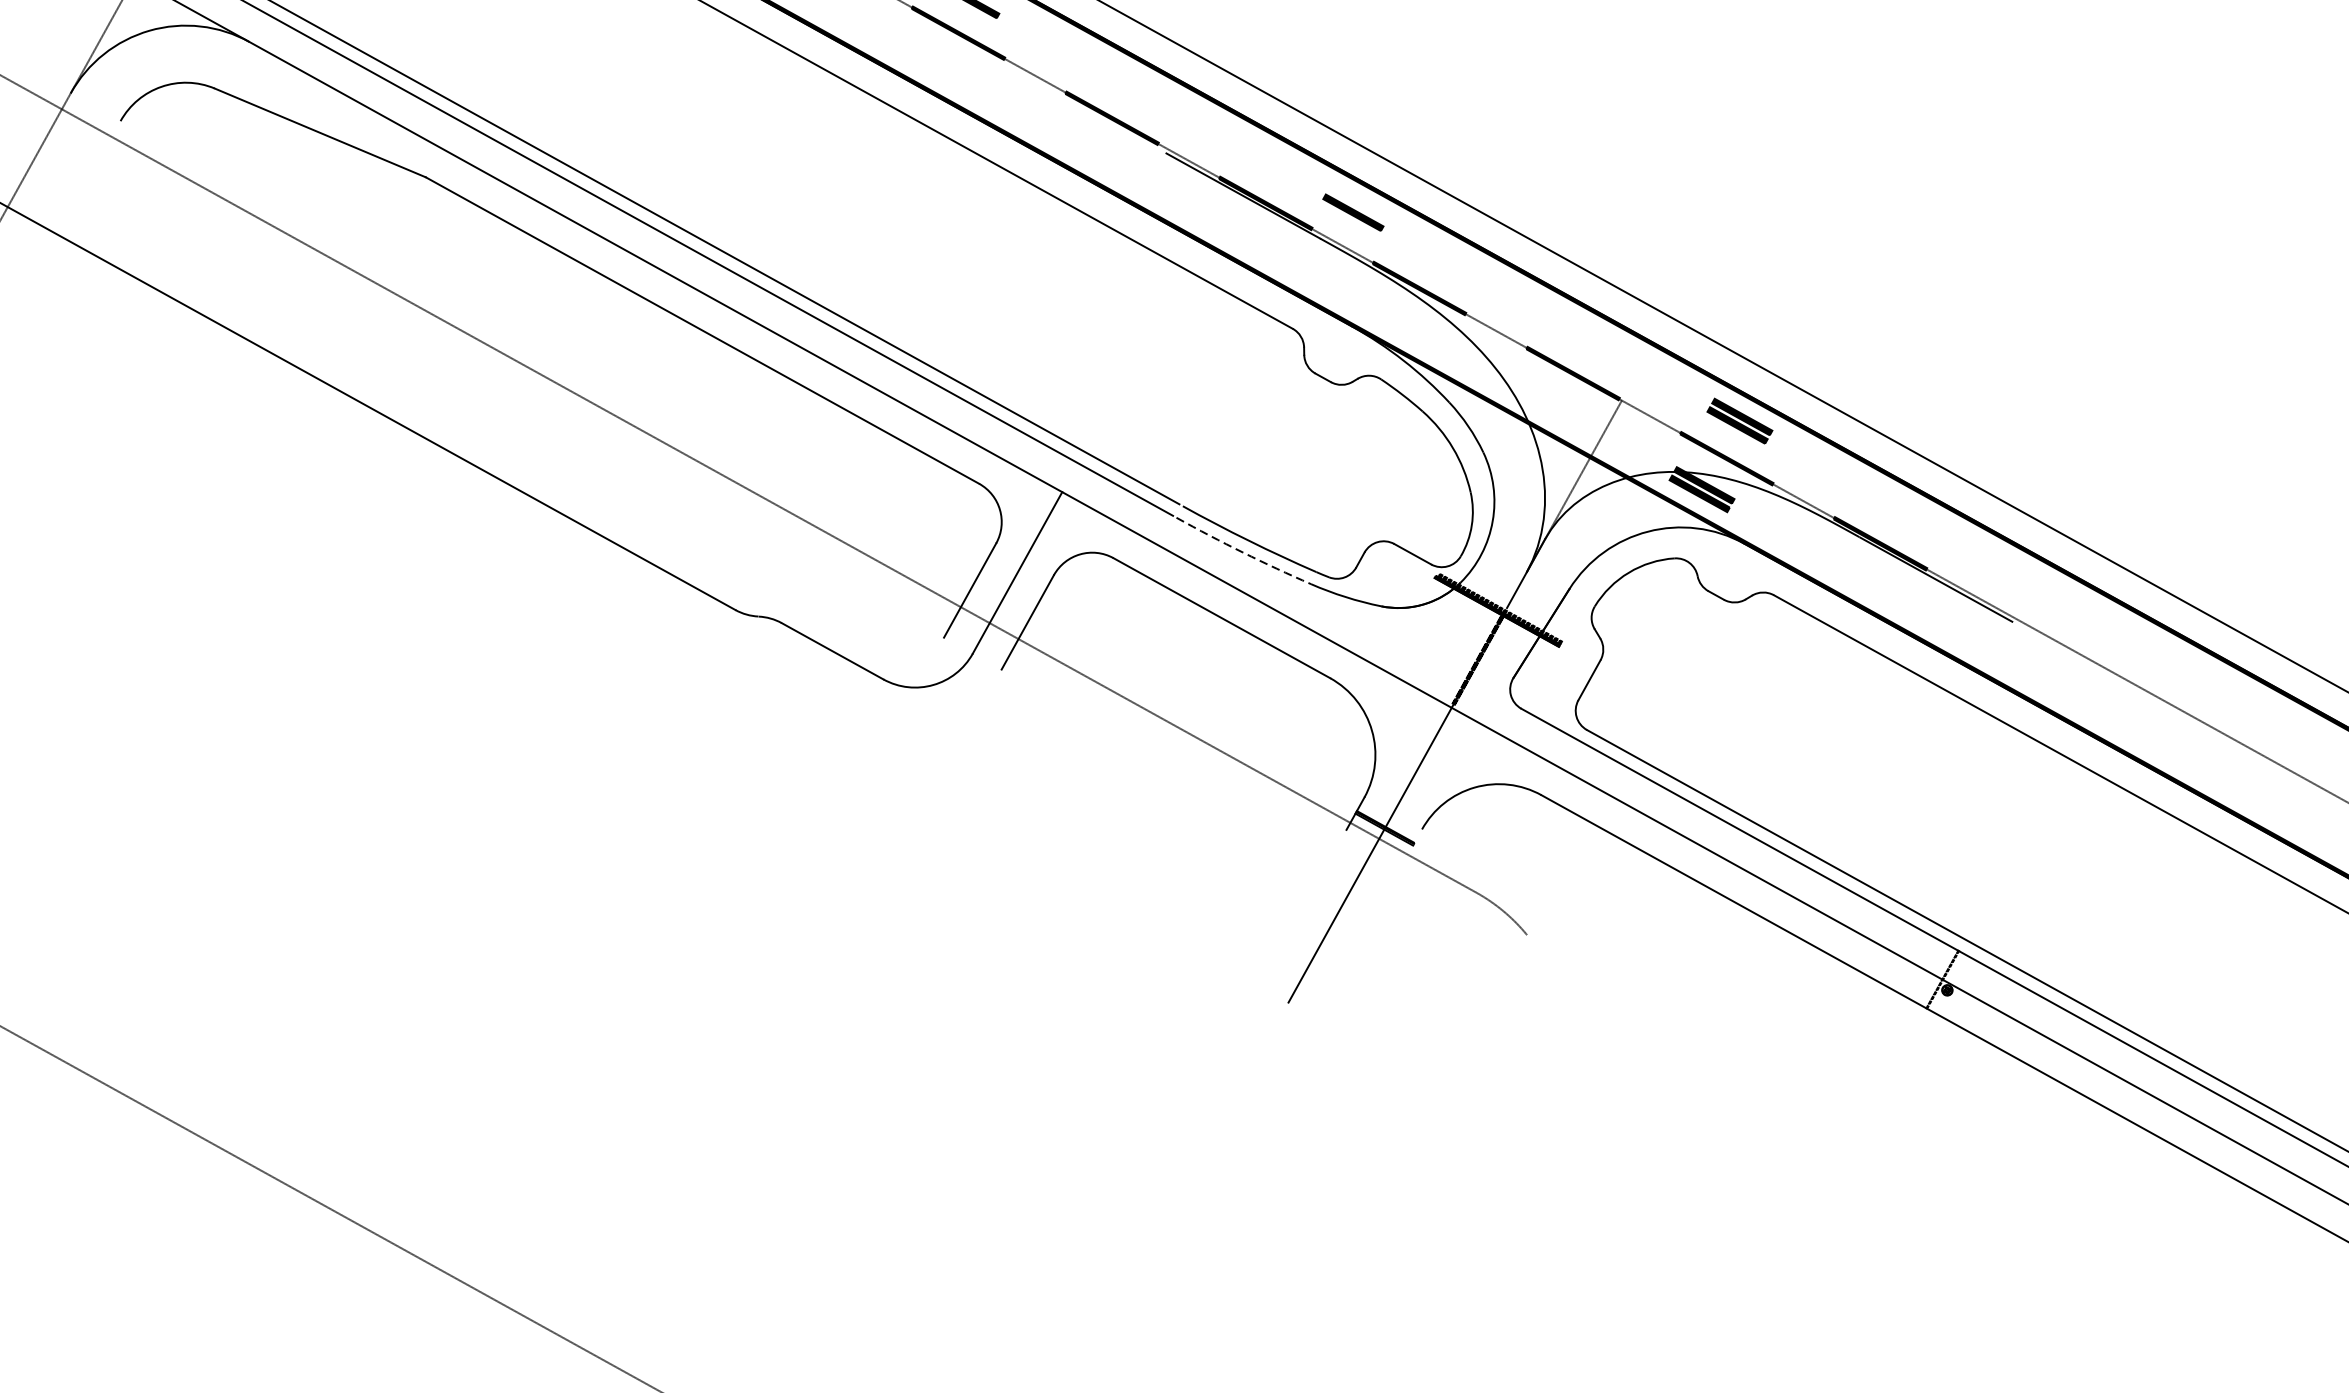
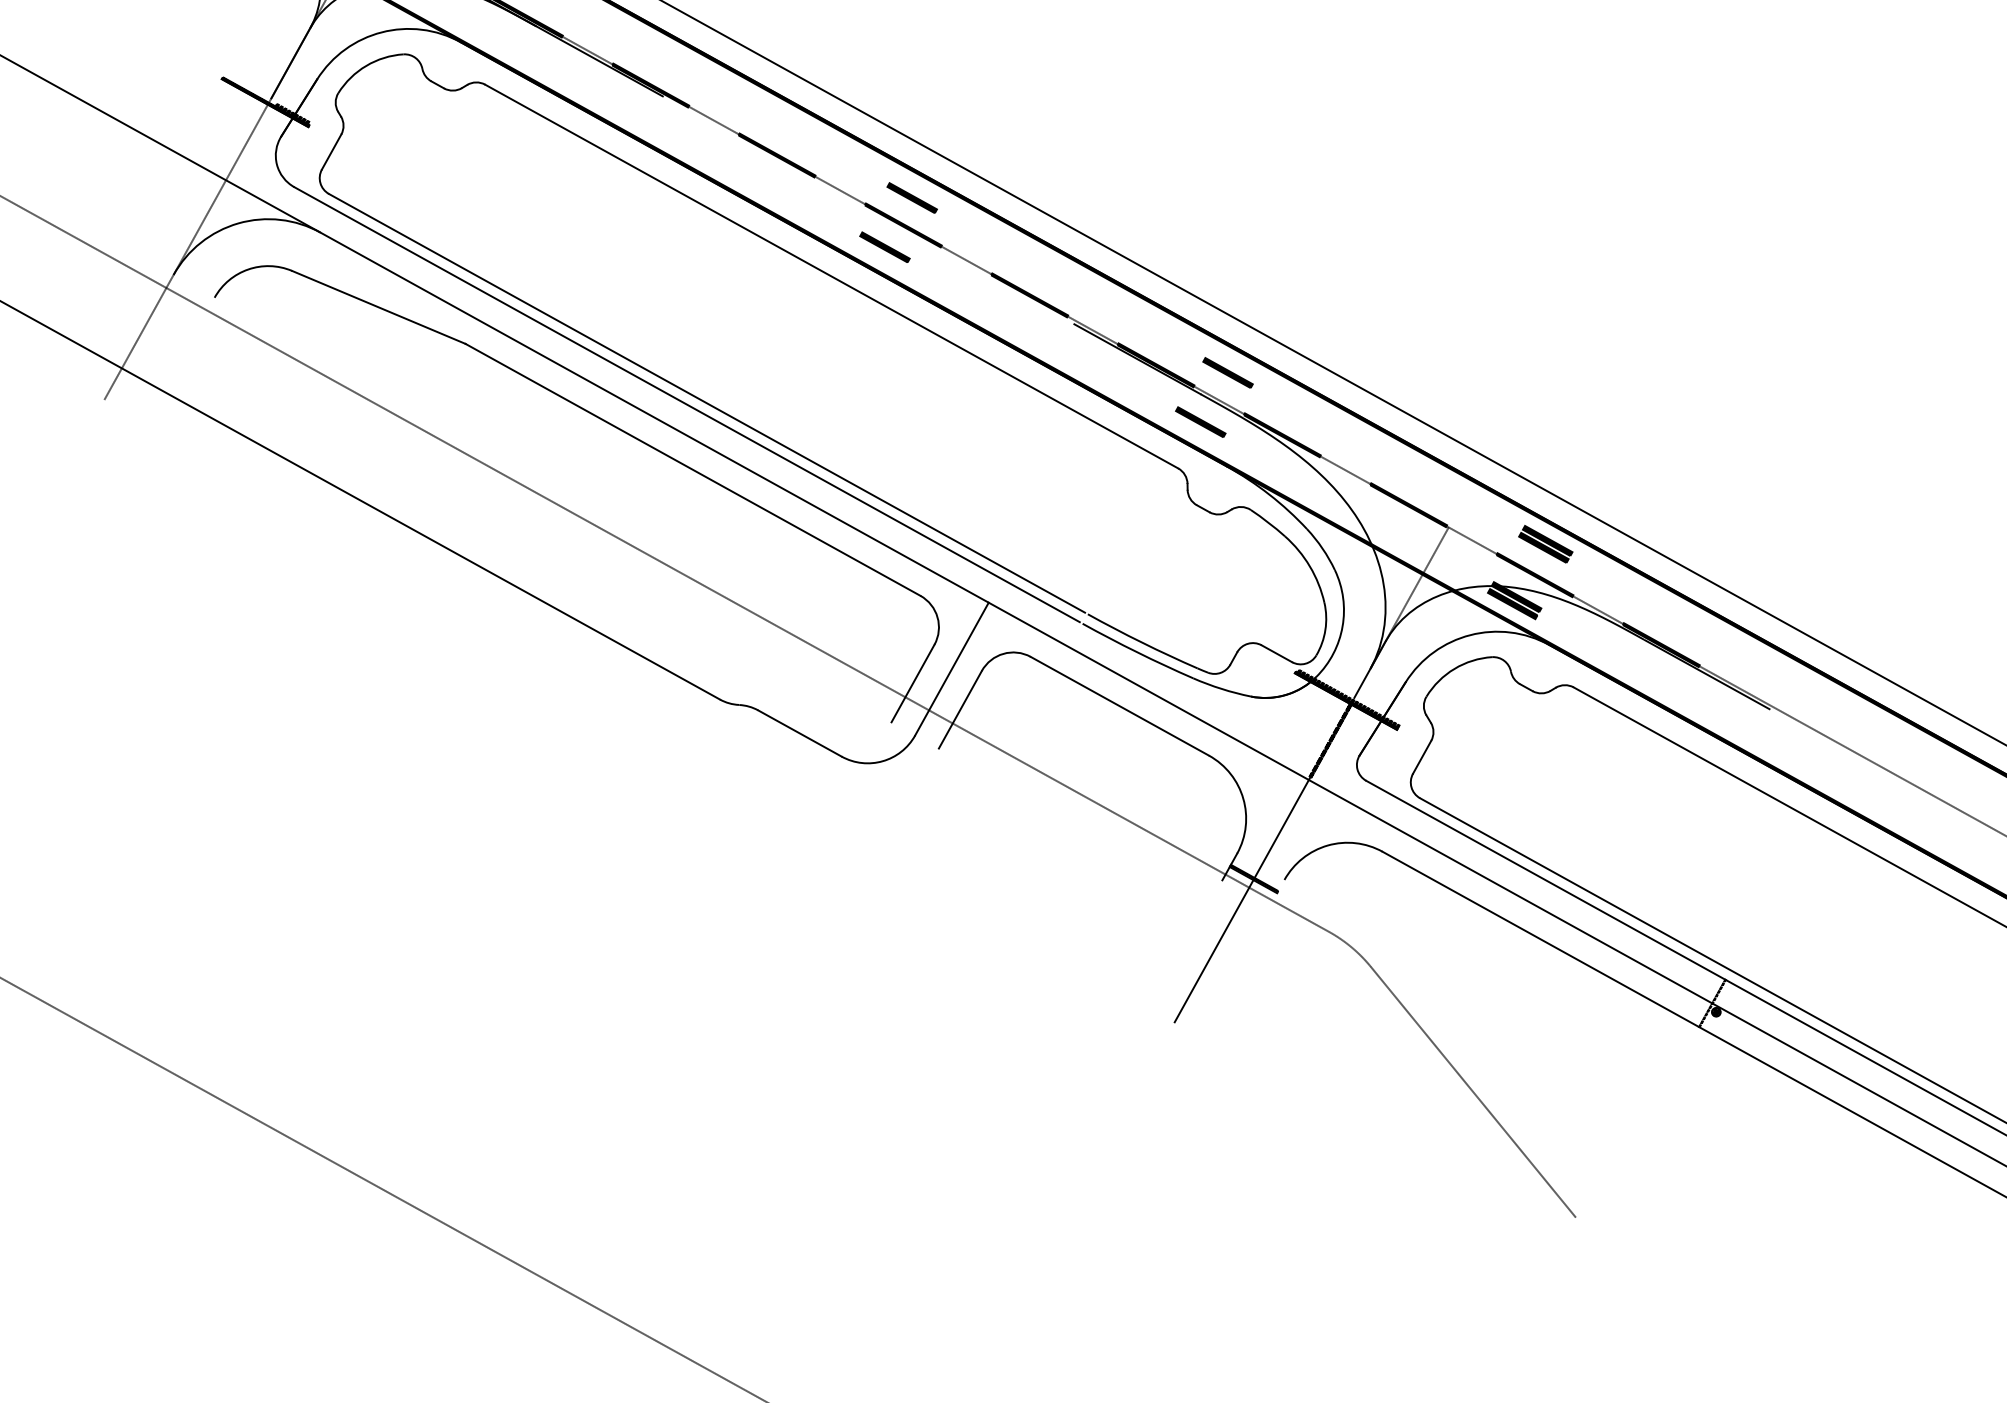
part: (935, 58) -> (884, 246), added
part: (1319, 271) -> (1200, 421), added
arc: (1243, 552) -> (1137, 652), dashed -> solid
line: (1650, 1086) -> (1472, 1091), added

